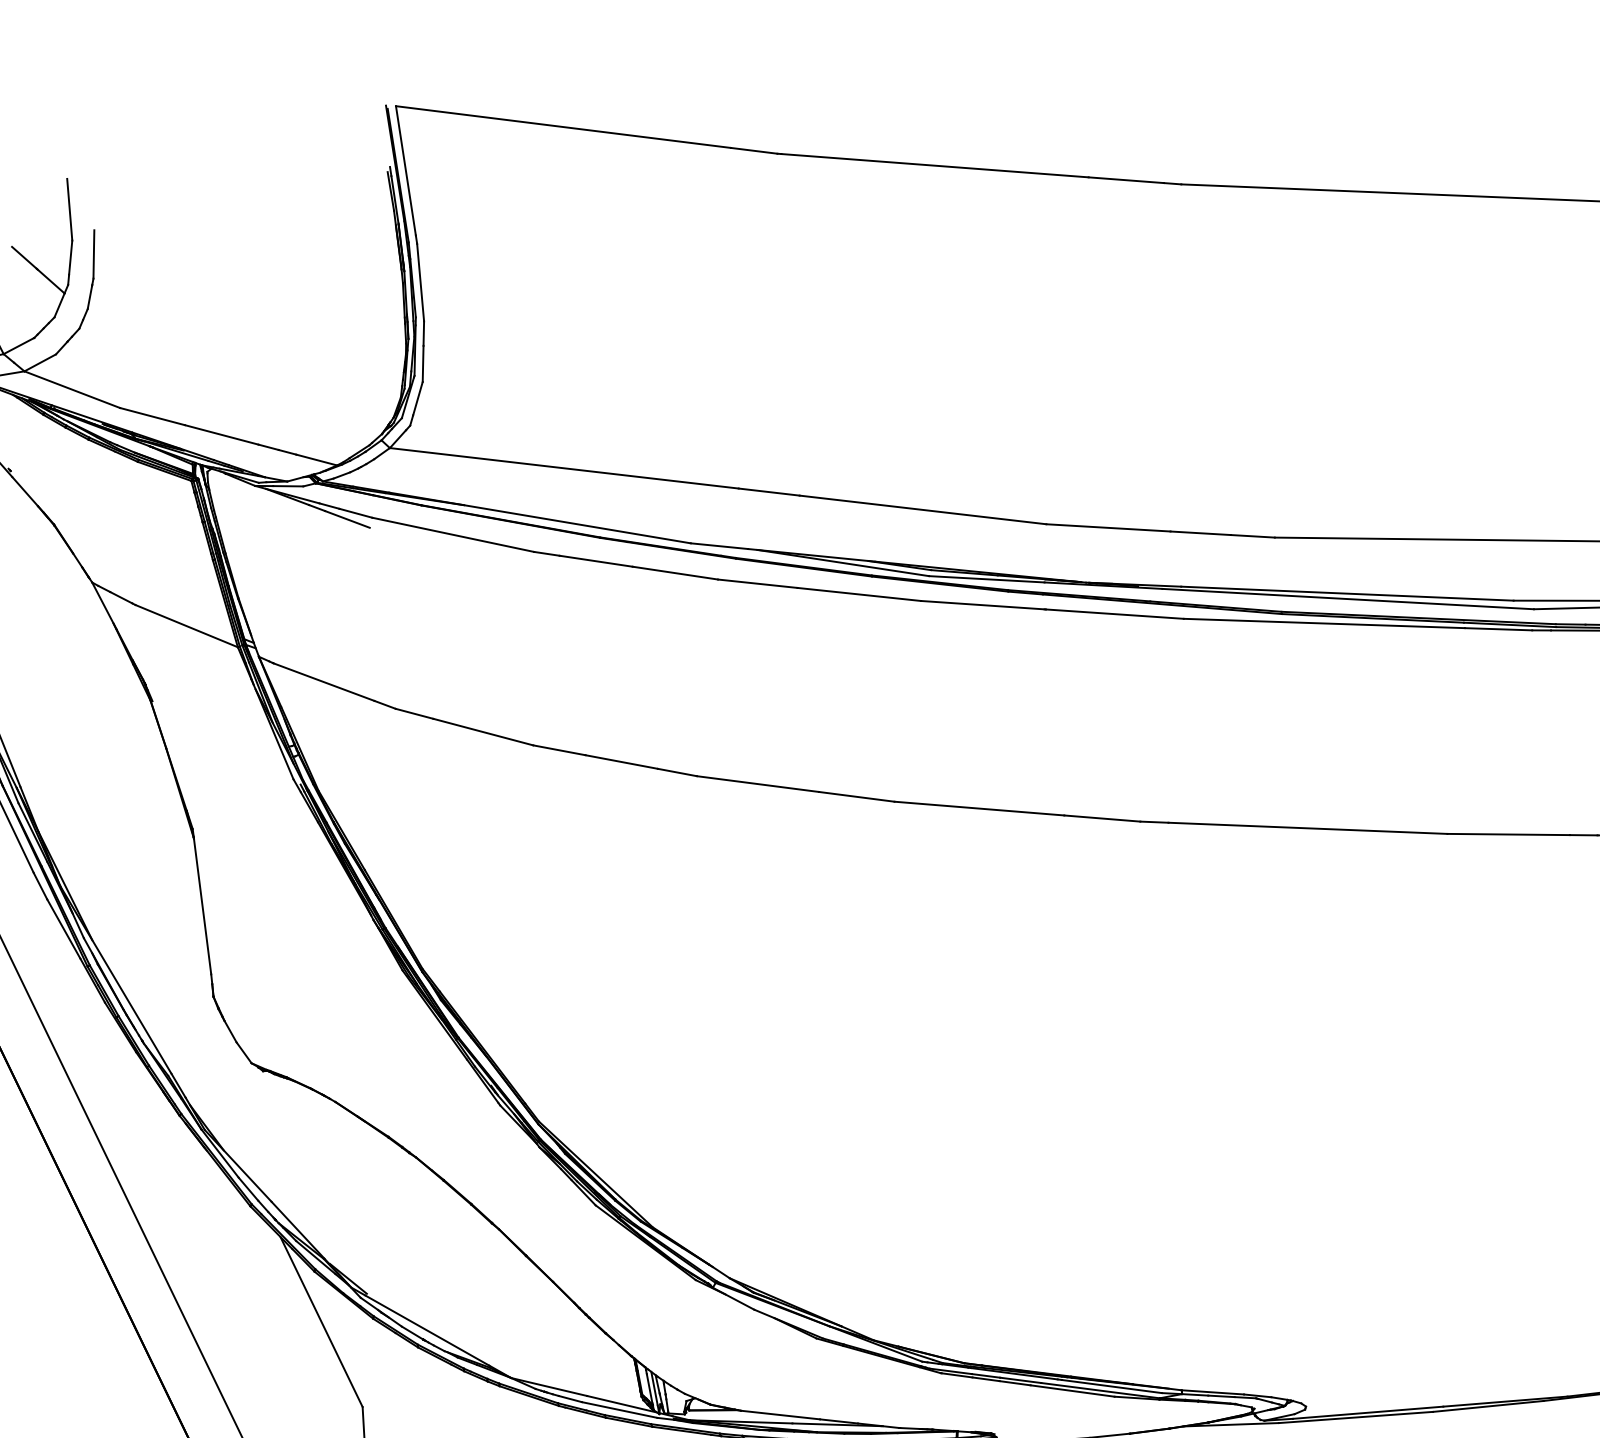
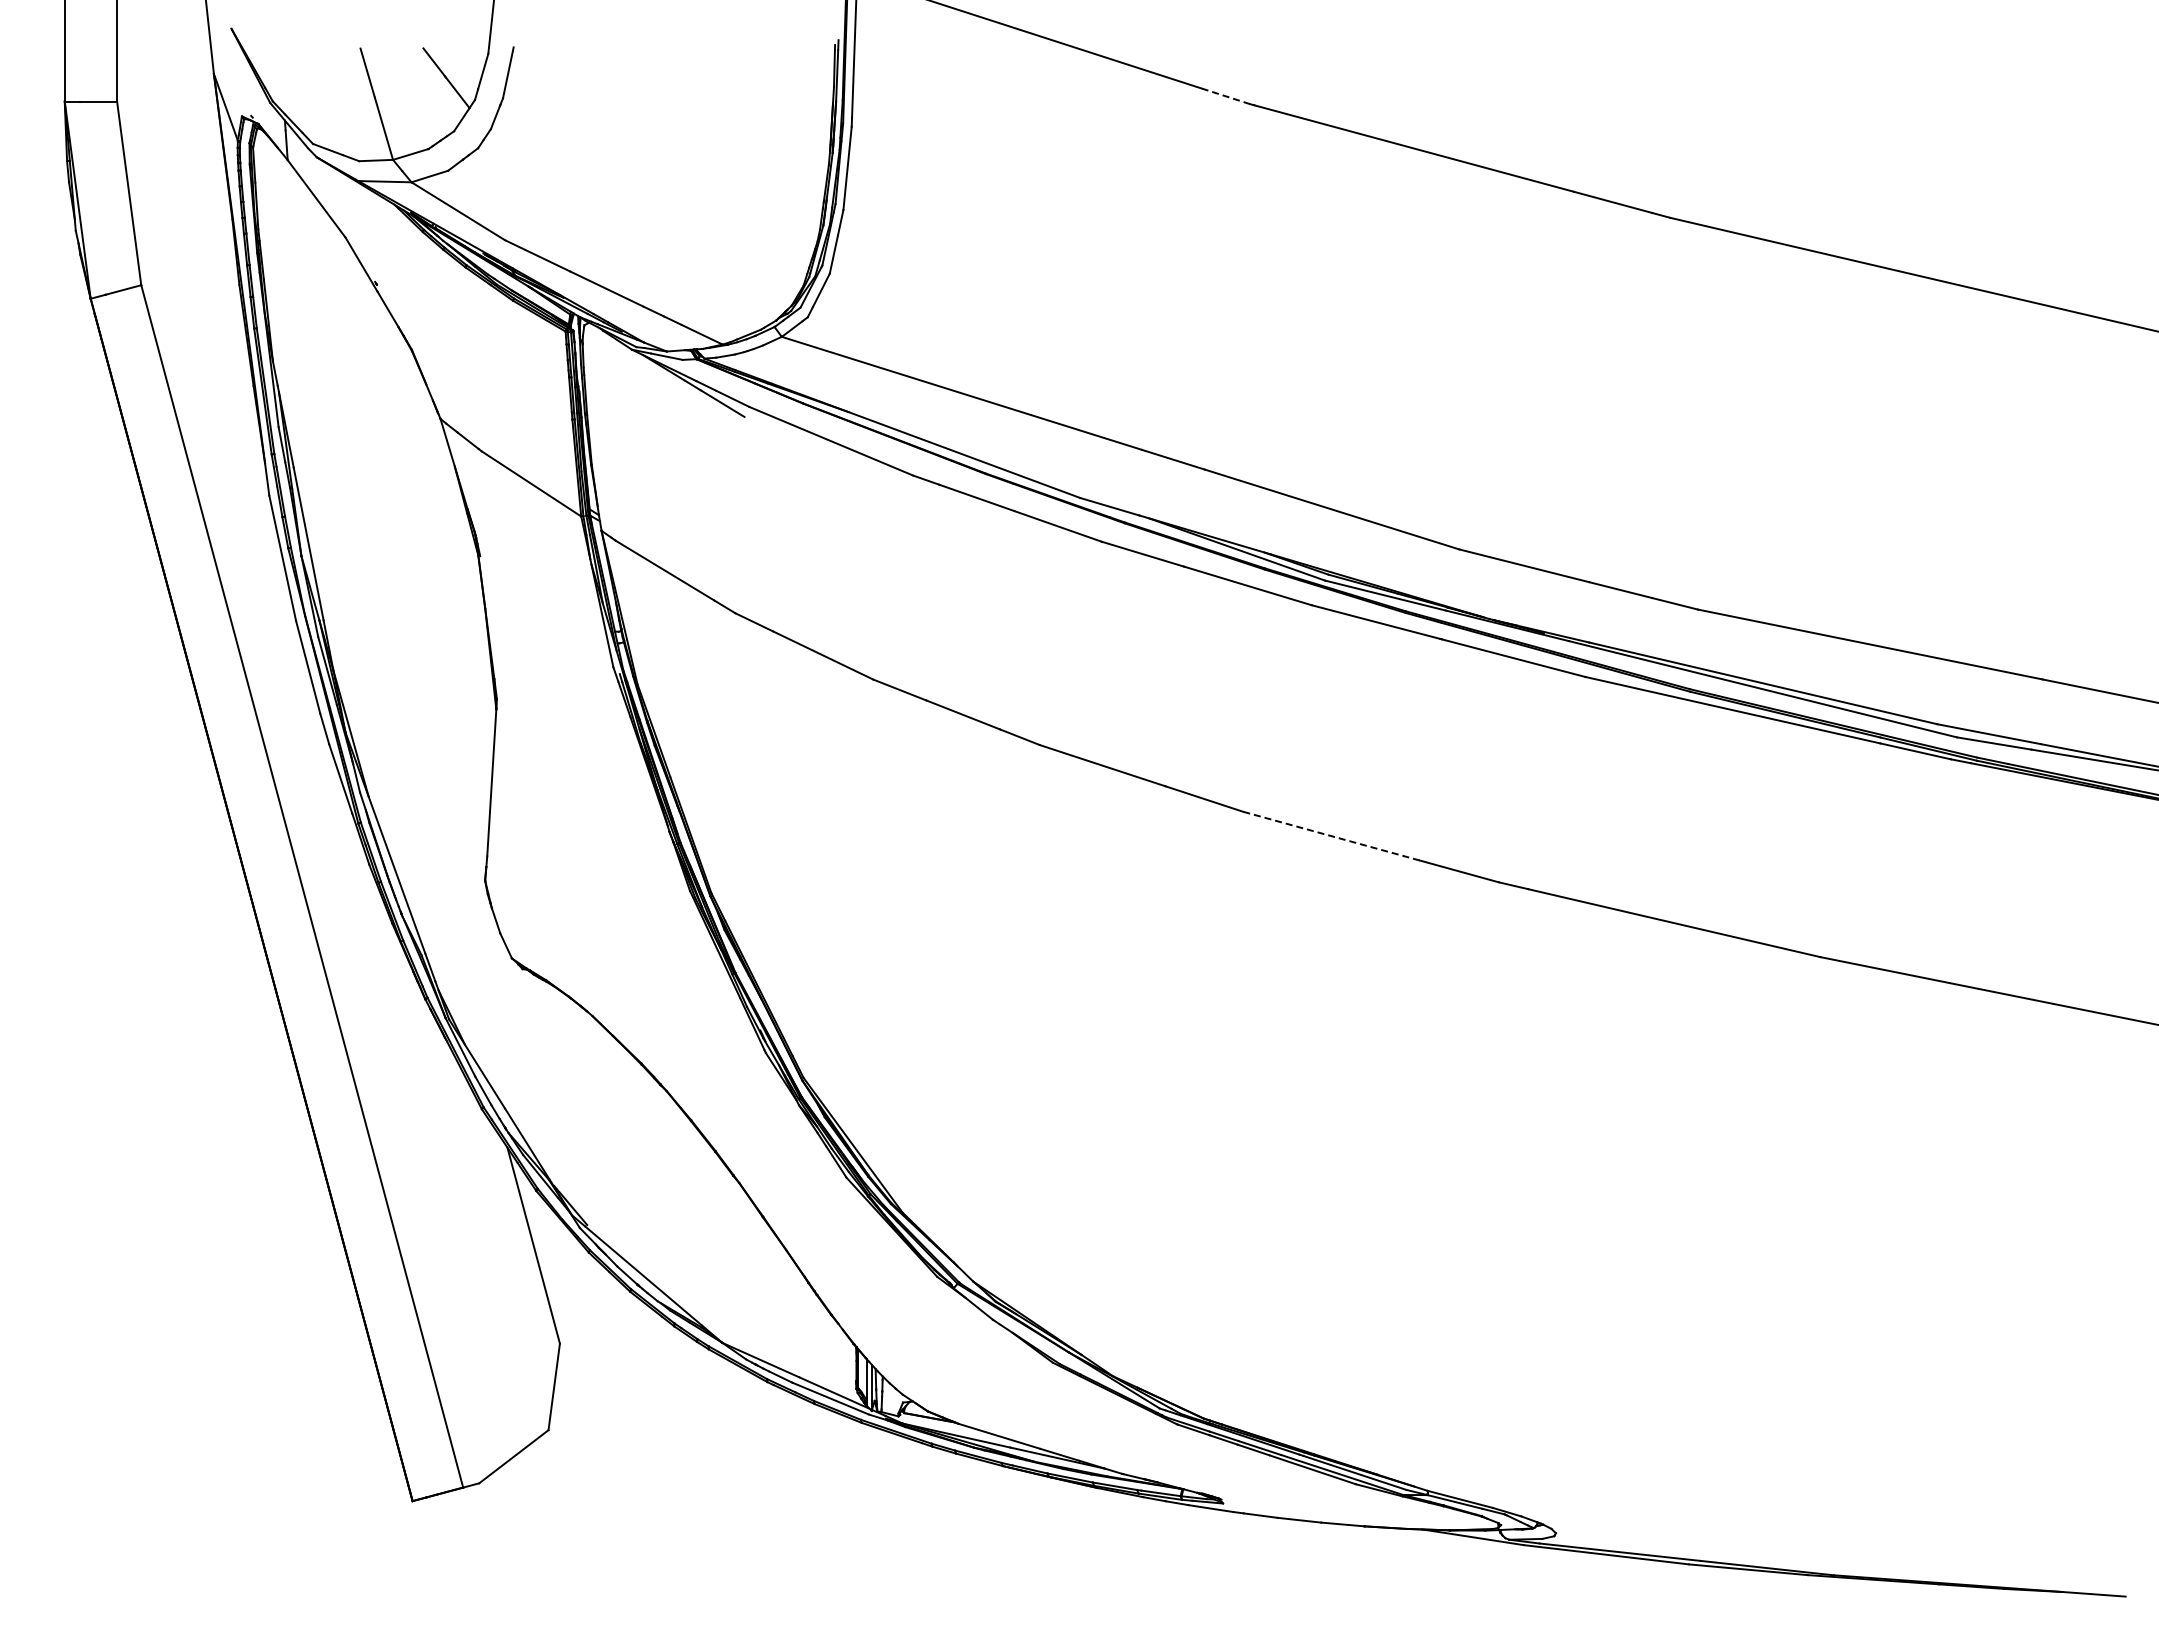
line: (753, 151) -> (1225, 96), solid -> dashed
line: (979, 808) -> (1331, 836), solid -> dashed

